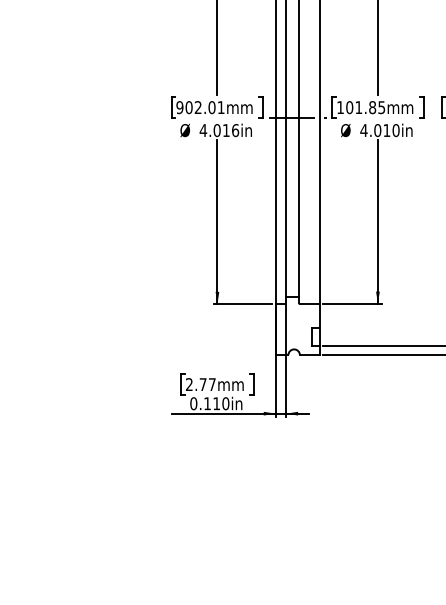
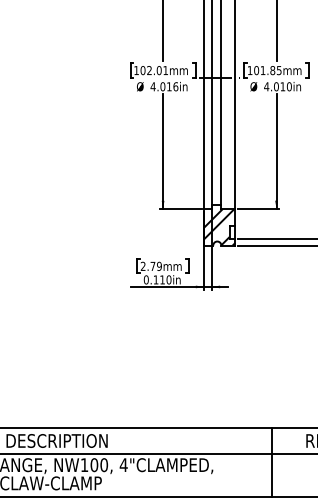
text: (179, 107) -> (136, 70), 902.01mm -> 102.01mm
hatch: (297, 329) -> (219, 227), added
text: (212, 383) -> (159, 265), 2.77mm -> 2.79mm

